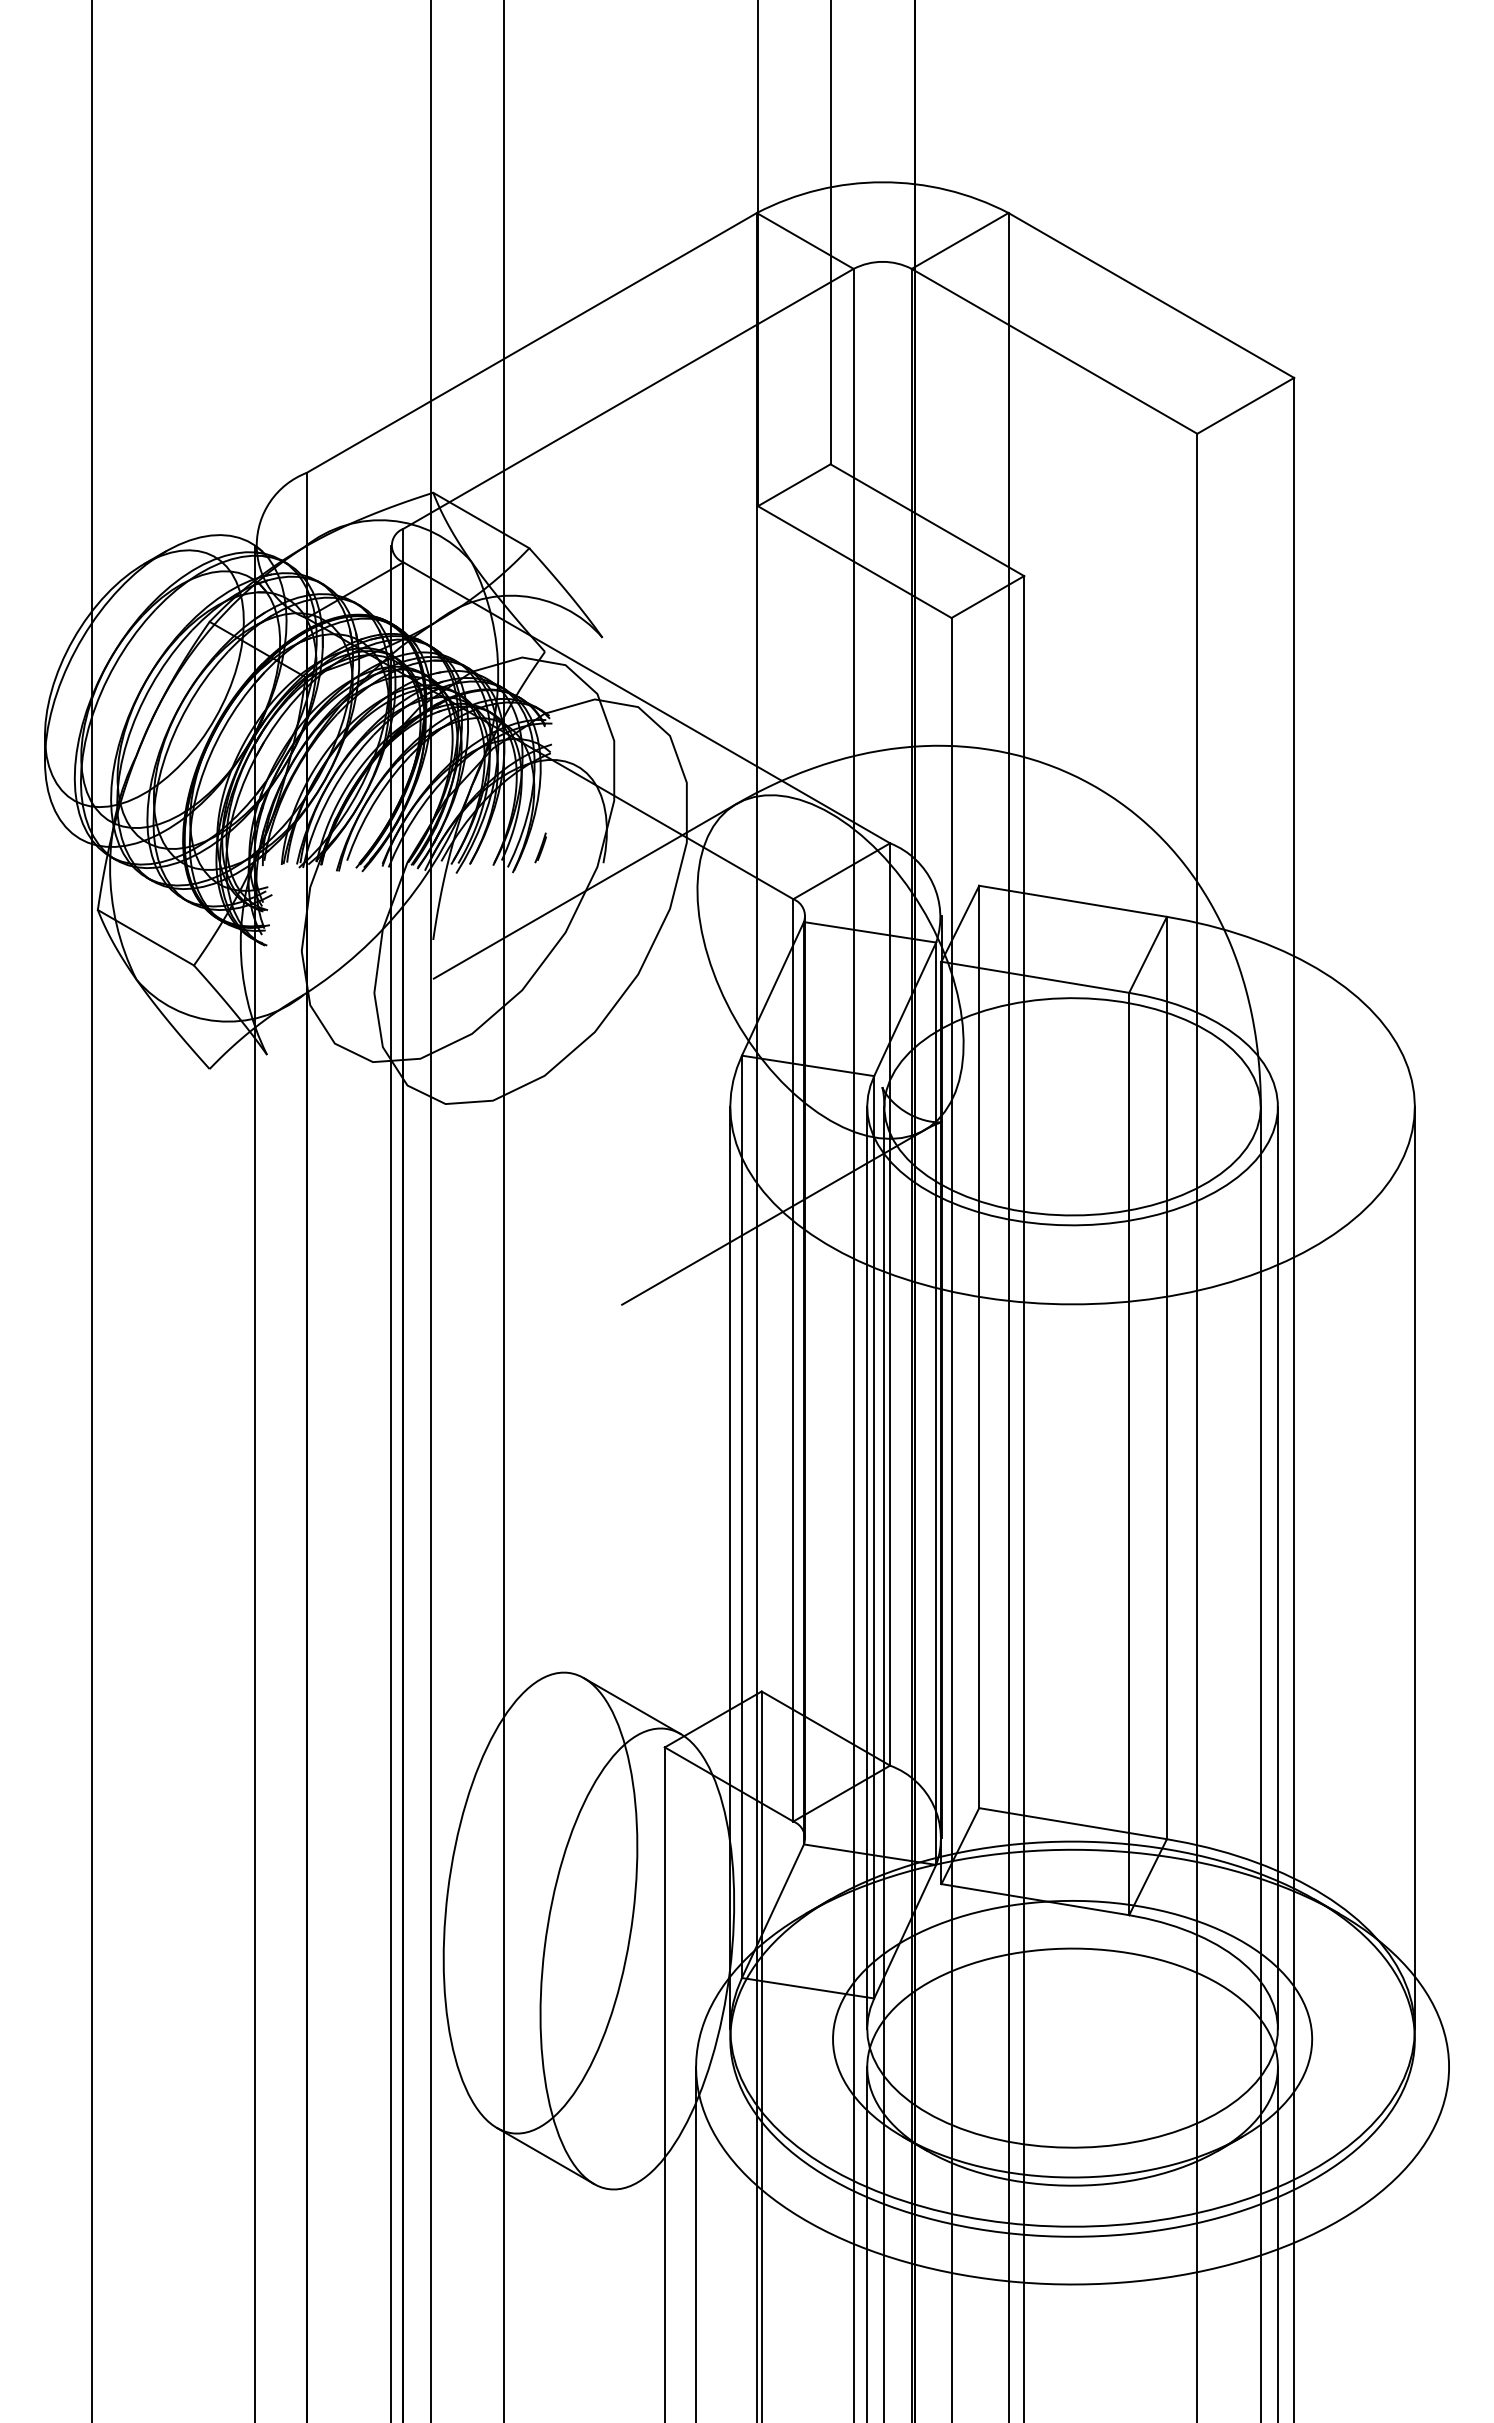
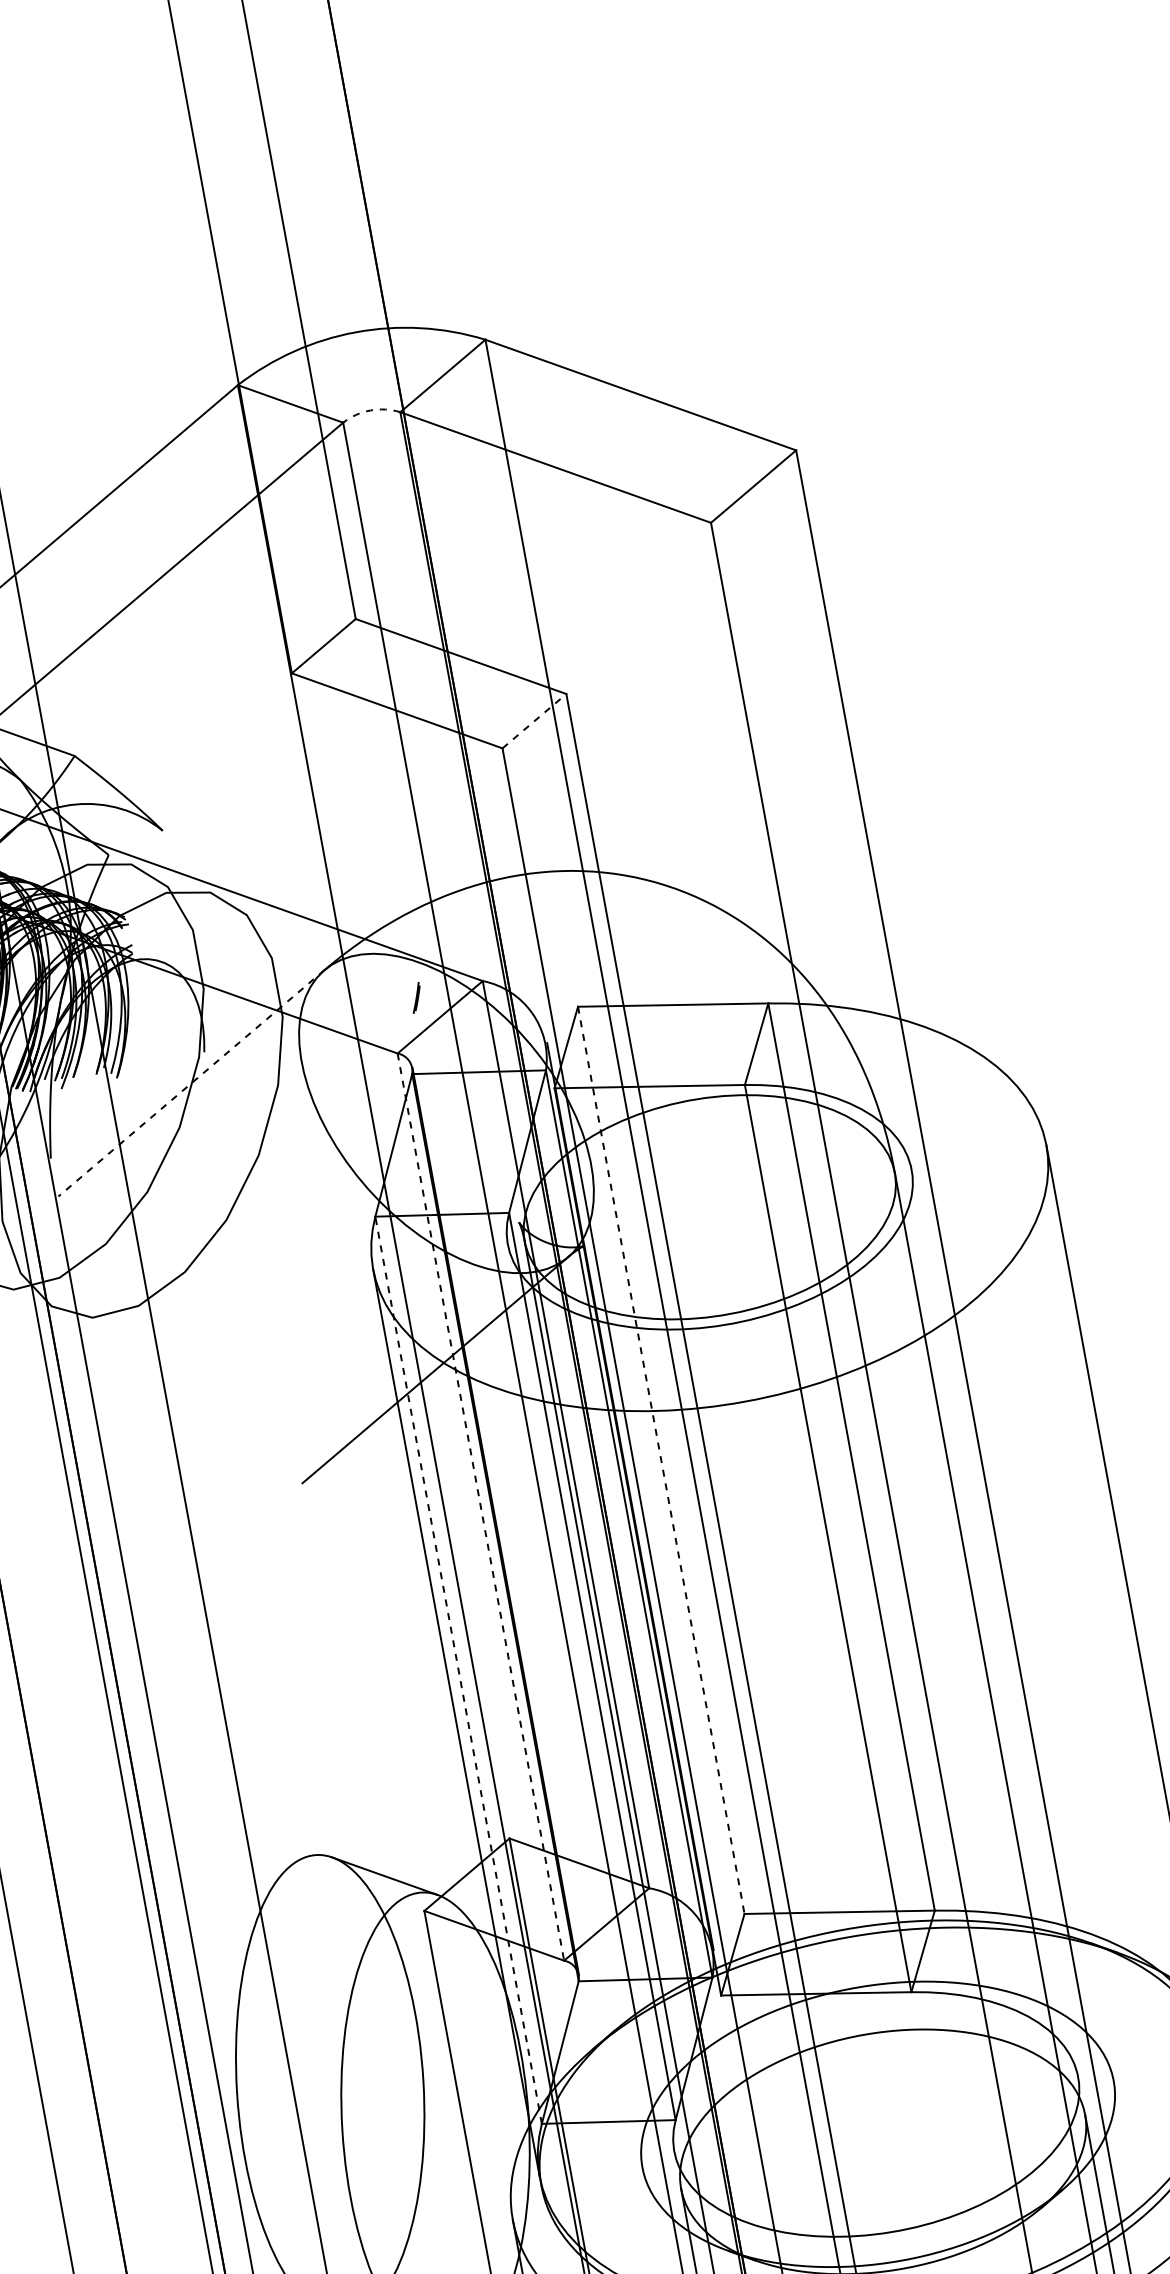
arc: (882, 261) -> (370, 410), solid -> dashed
line: (987, 597) -> (534, 721), solid -> dashed
line: (540, 847) -> (416, 997), moved
line: (585, 891) -> (191, 1083), solid -> dashed
line: (979, 1347) -> (661, 1460), solid -> dashed
line: (793, 1360) -> (481, 1507), solid -> dashed
line: (741, 1516) -> (458, 1670), solid -> dashed
line: (867, 1567) -> (591, 1697), removed
line: (1277, 1567) -> (994, 1623), removed

